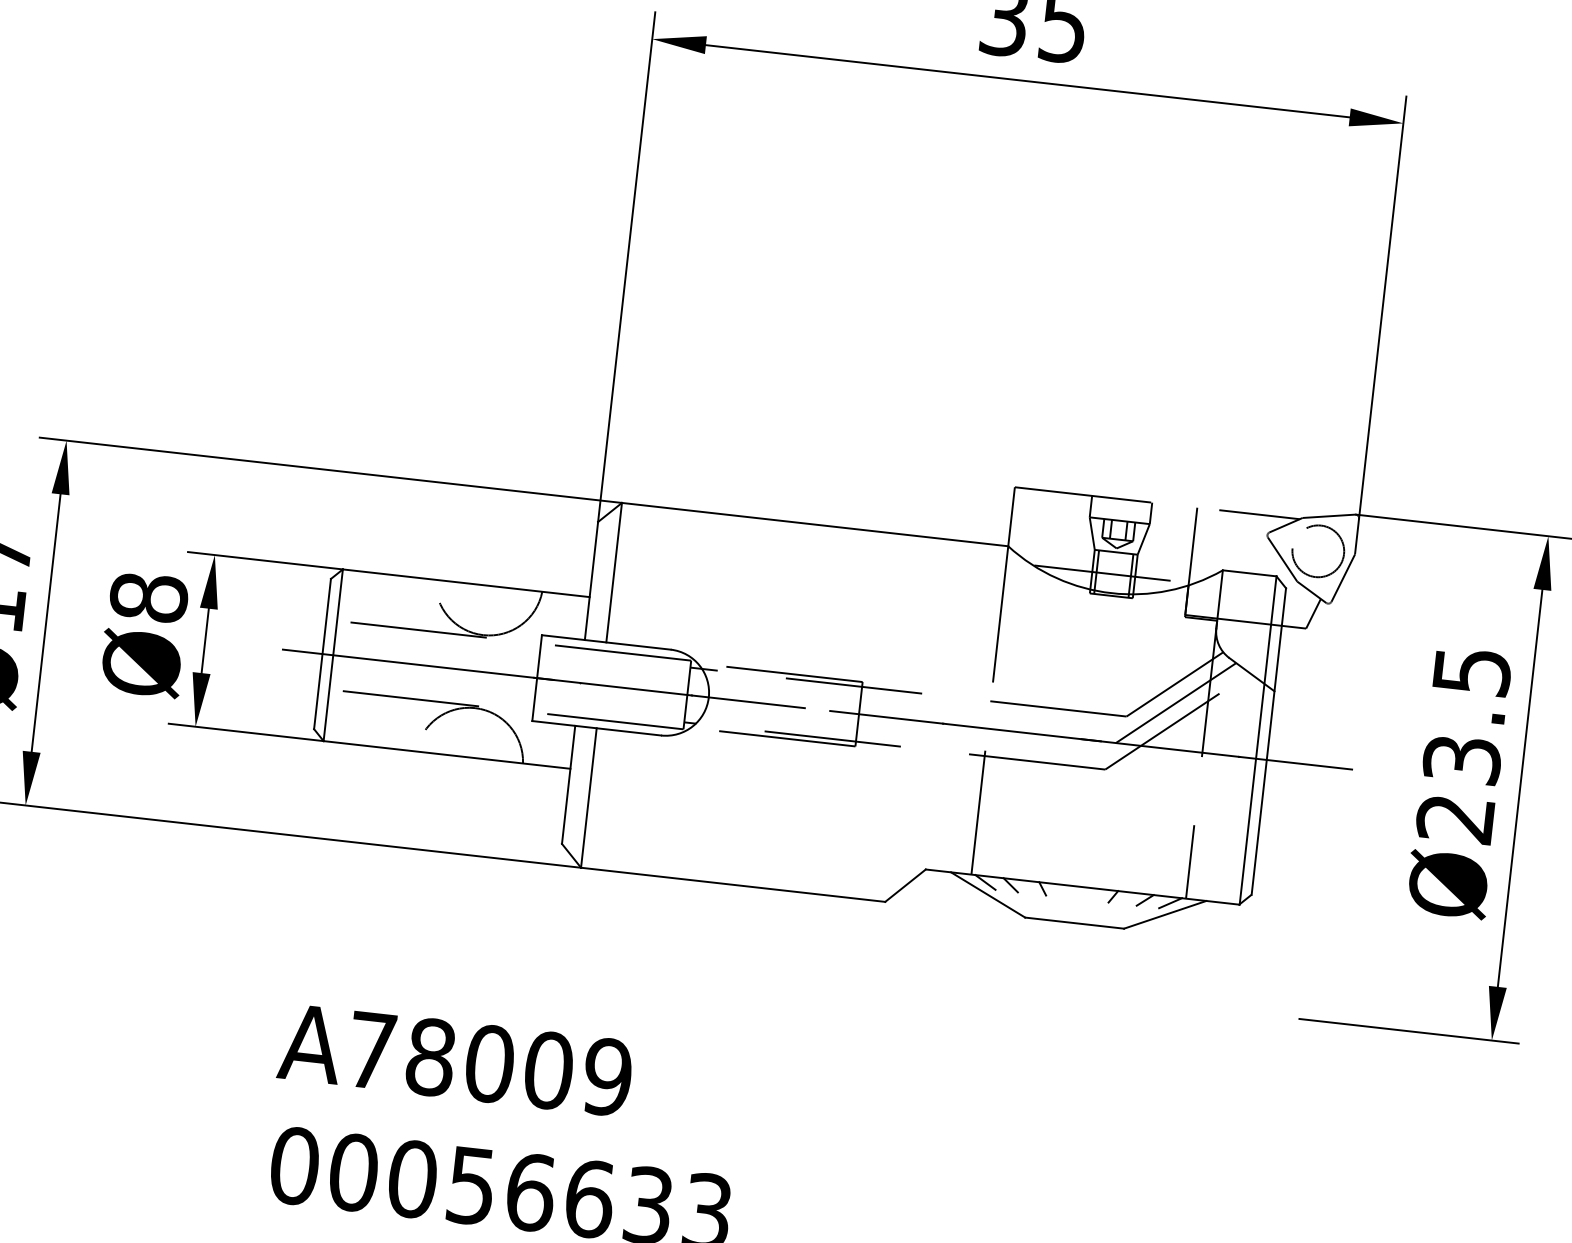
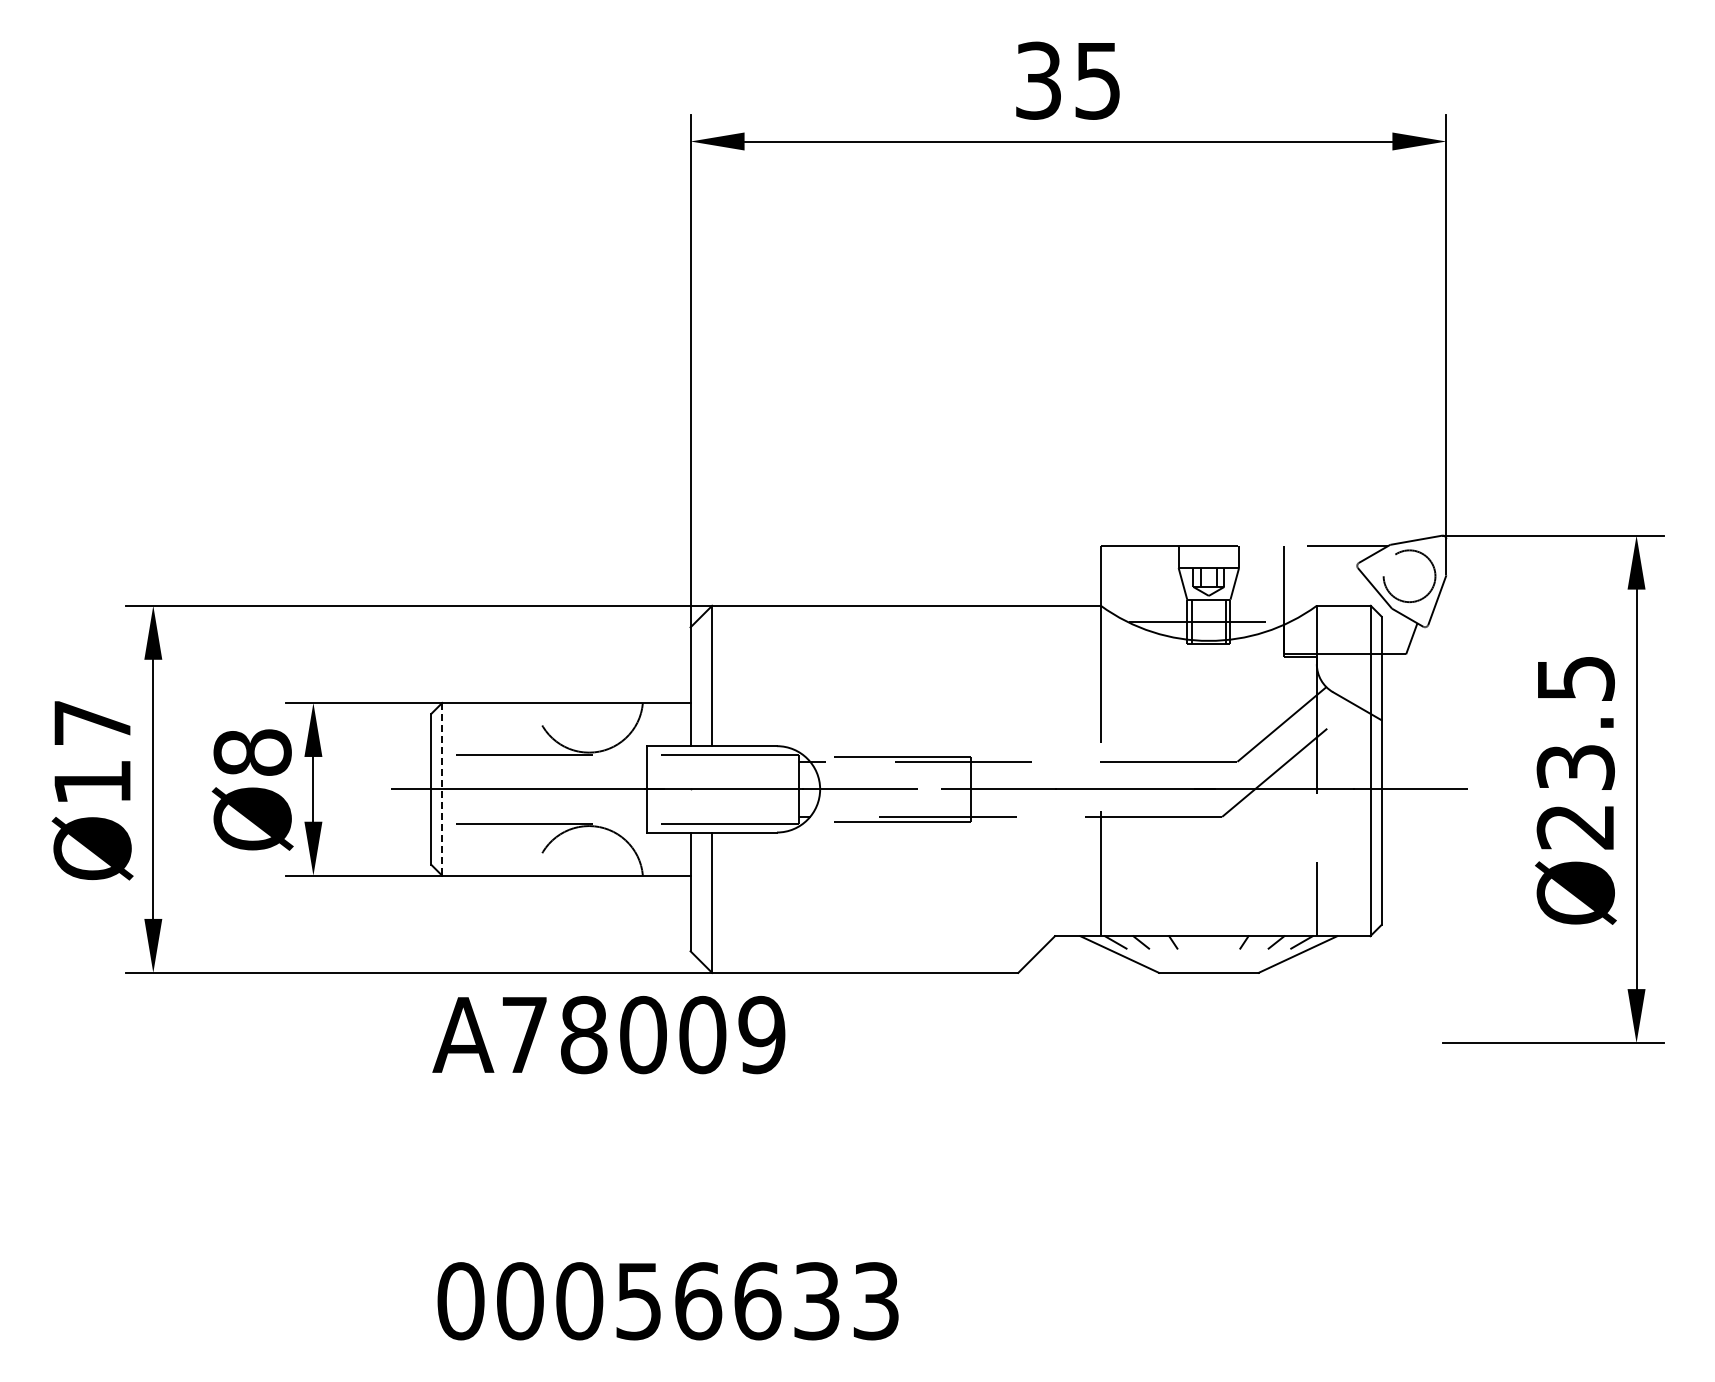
line: (333, 655) -> (442, 789), solid -> dashed
line: (1175, 702) -> (1284, 742), removed
text: (455, 1060) -> (608, 1035), moved

